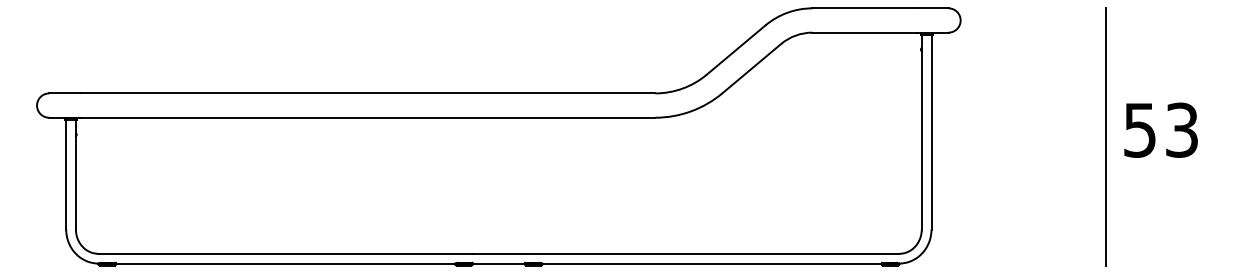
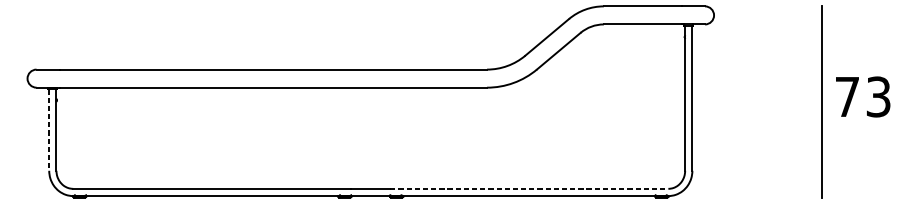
text: (1139, 130) -> (847, 97), 53 -> 73
line: (66, 174) -> (49, 129), solid -> dashed
line: (712, 253) -> (529, 188), solid -> dashed

